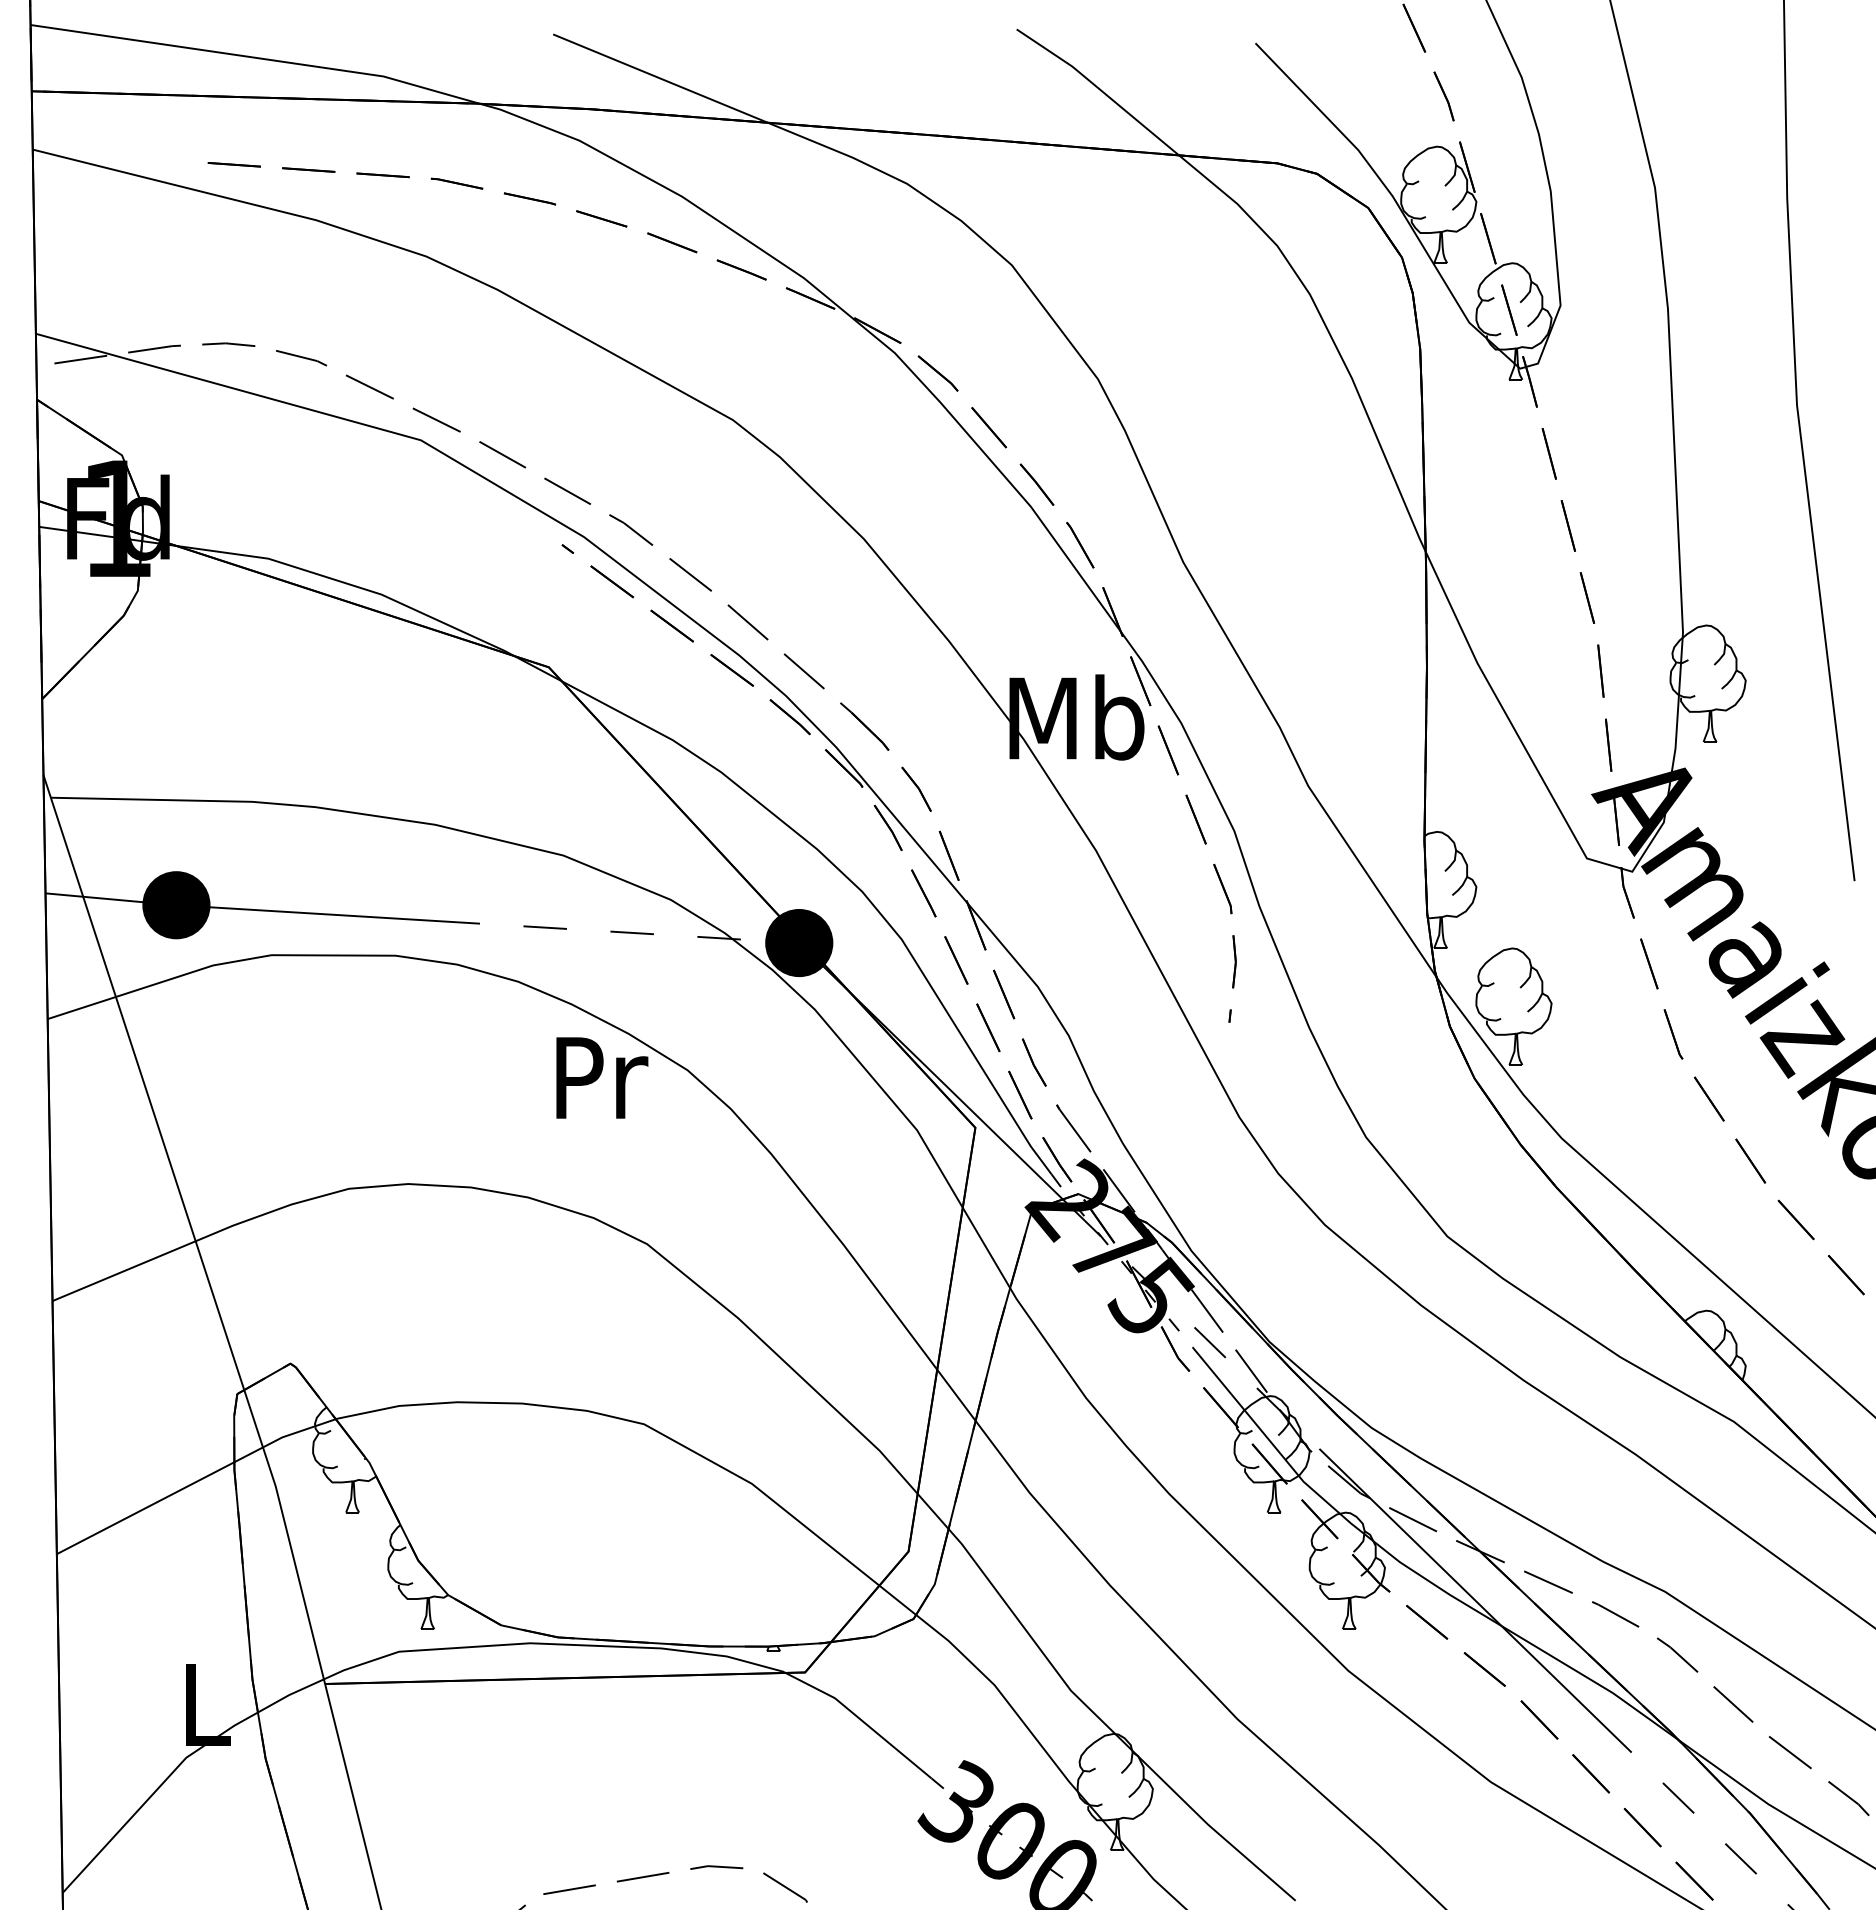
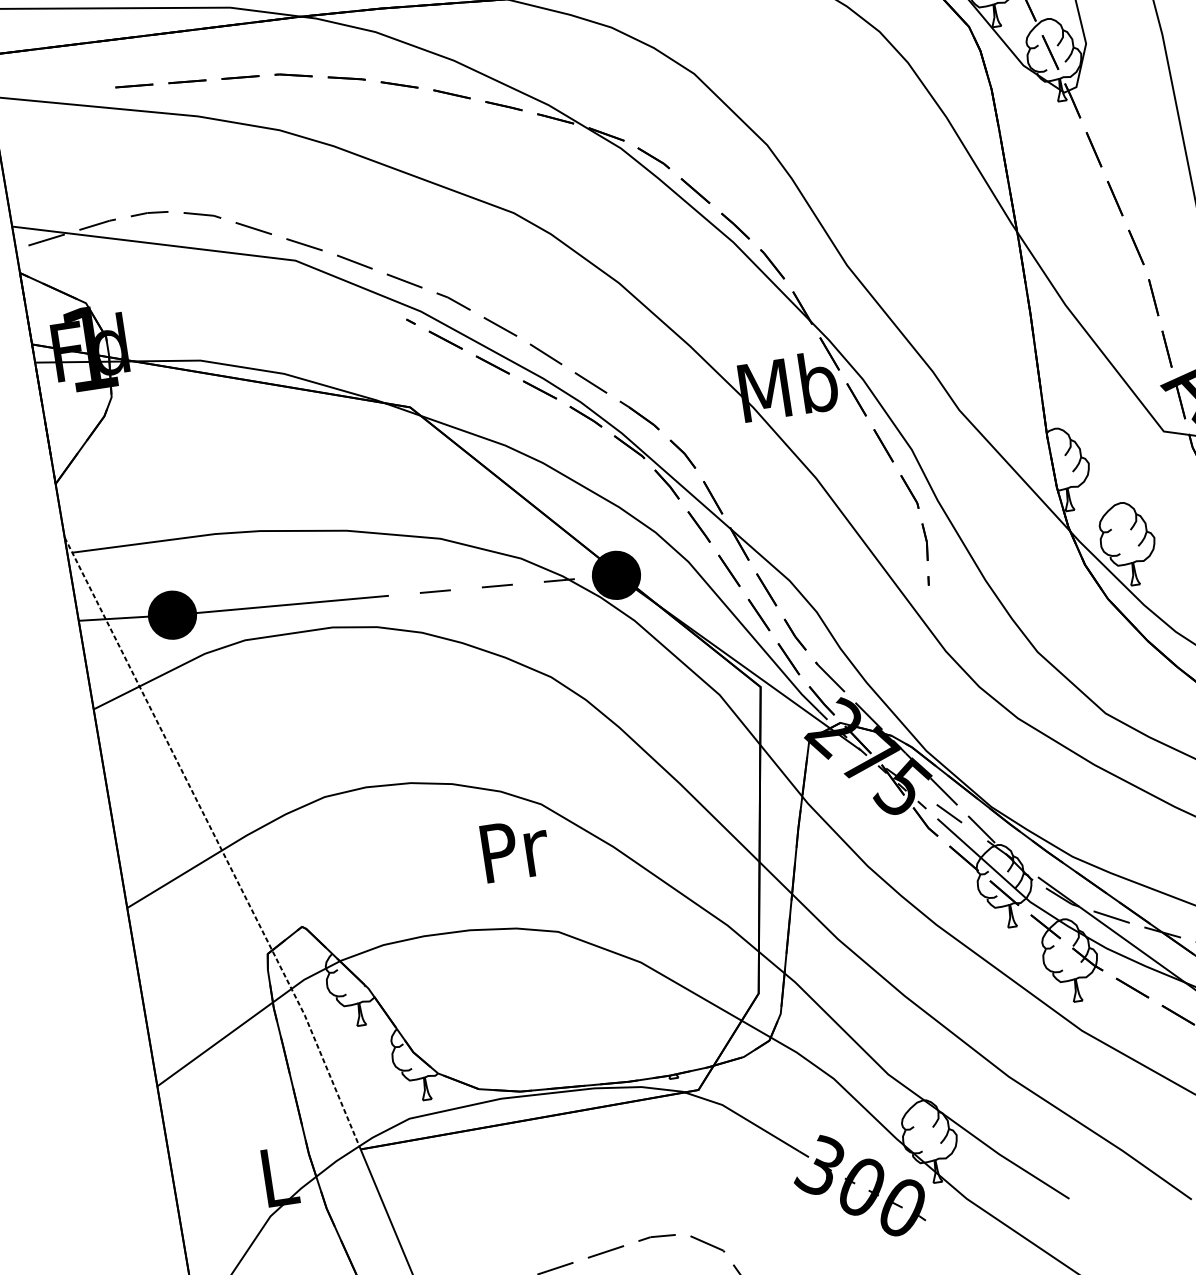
text: (602, 1077) -> (515, 849), moved
line: (191, 1228) -> (217, 841), solid -> dashed

